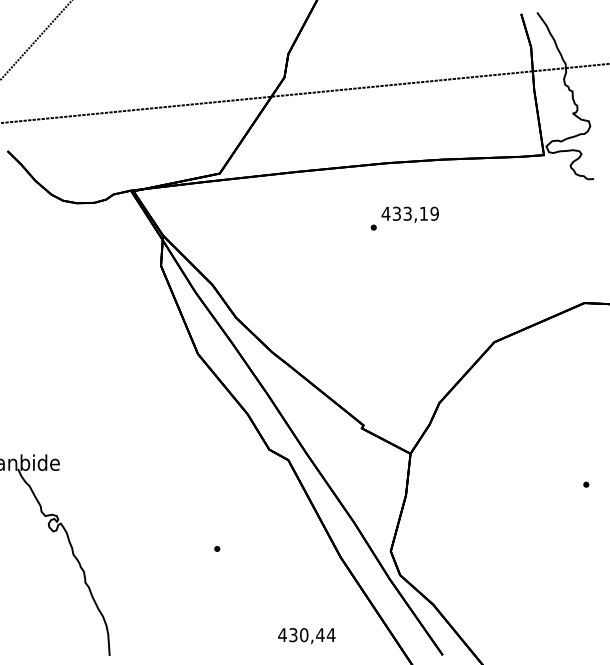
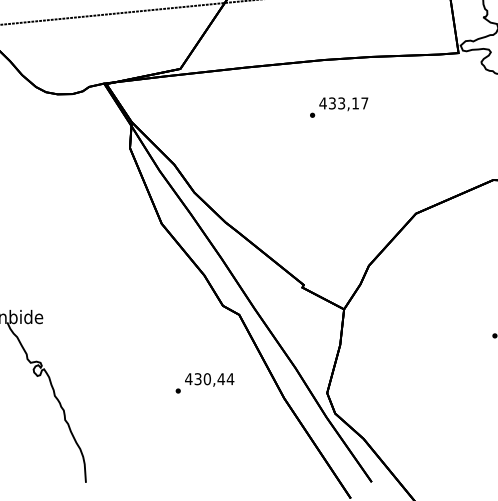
text: (434, 213) -> (364, 103), 433,19 -> 433,17
text: (306, 636) -> (209, 380), moved

